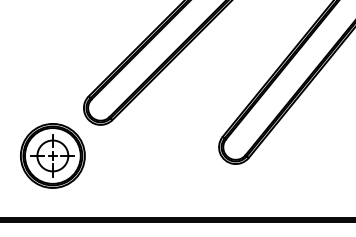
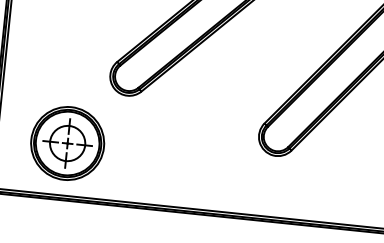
part: (52, 155) -> (67, 142), moved

